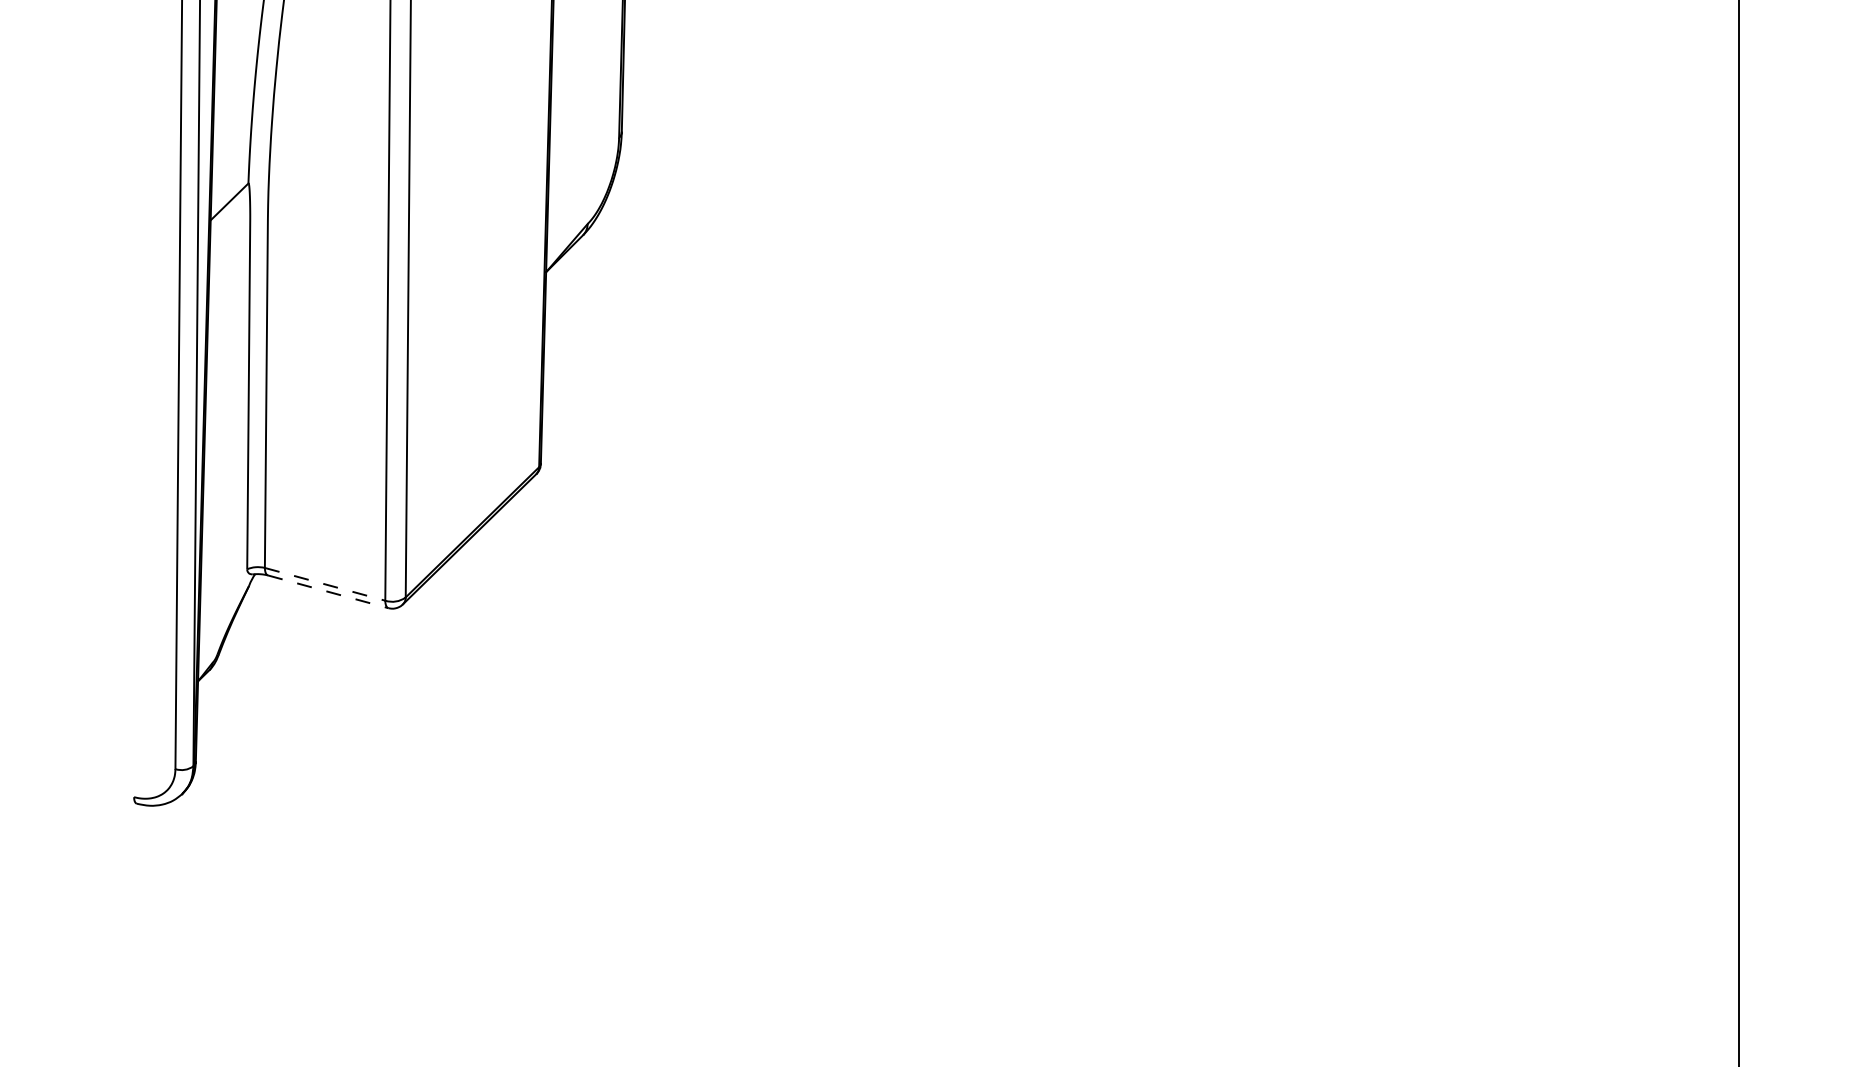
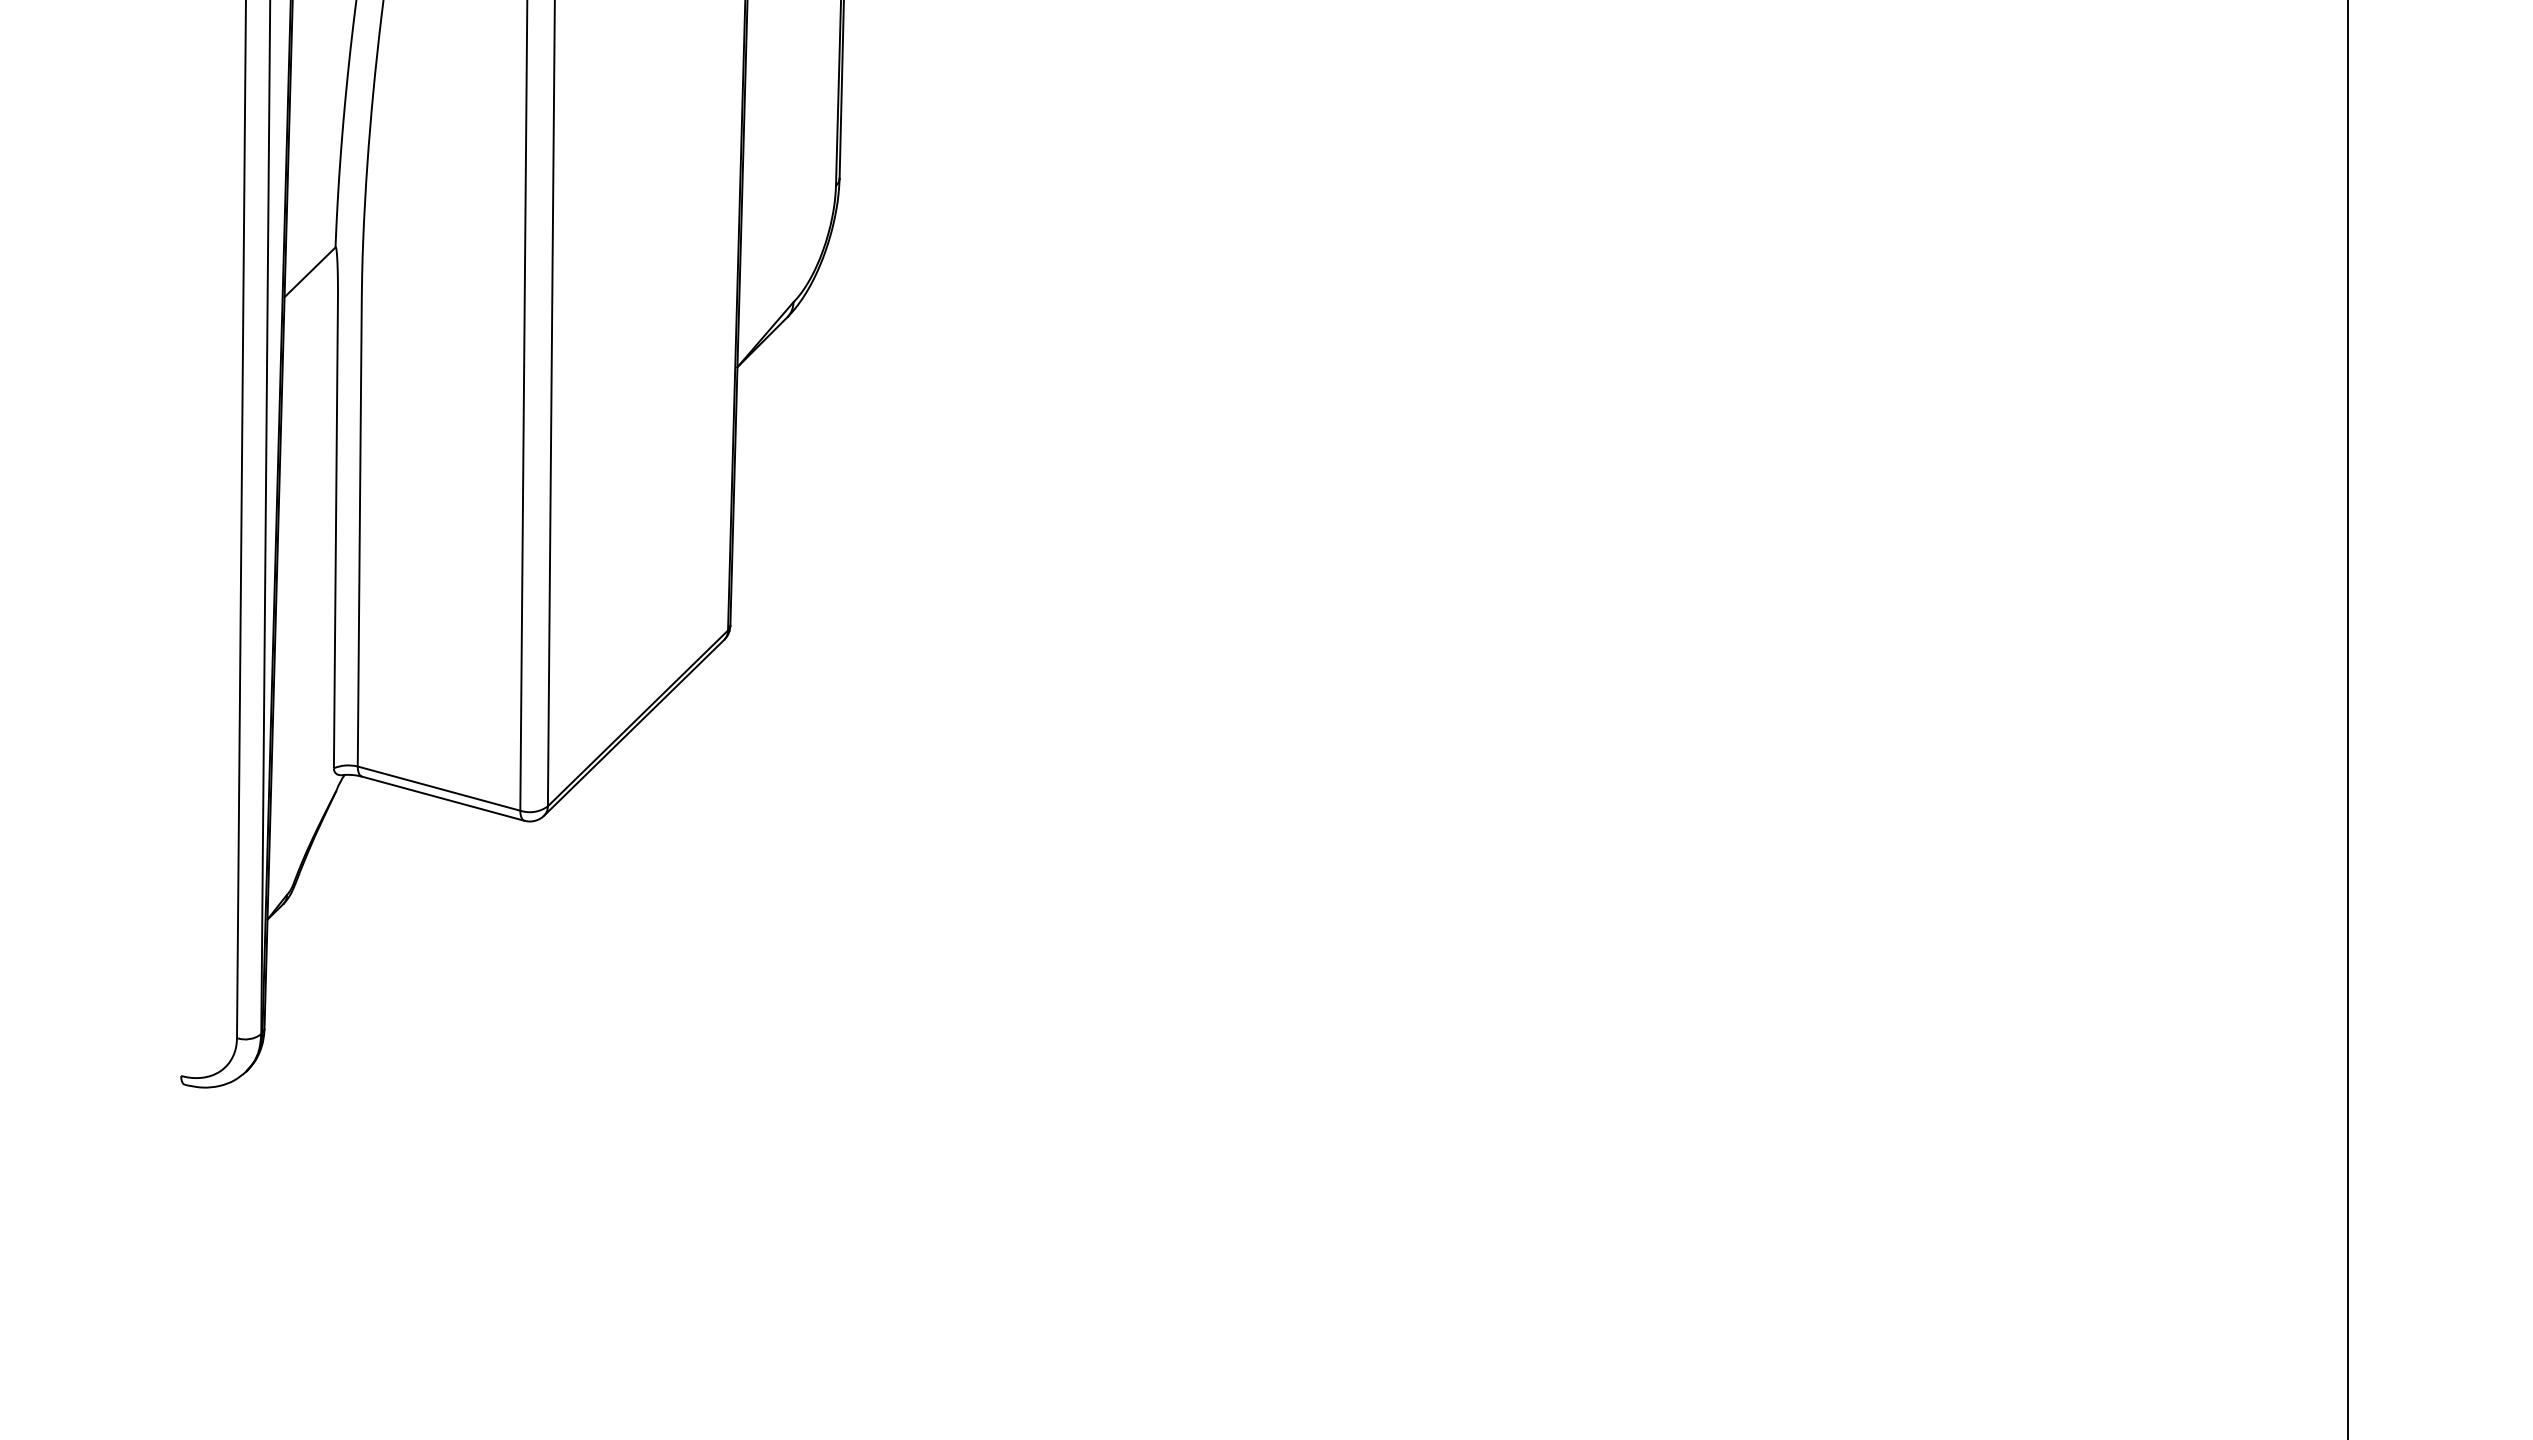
line: (325, 584) -> (439, 788), dashed -> solid
line: (328, 591) -> (443, 798), dashed -> solid

